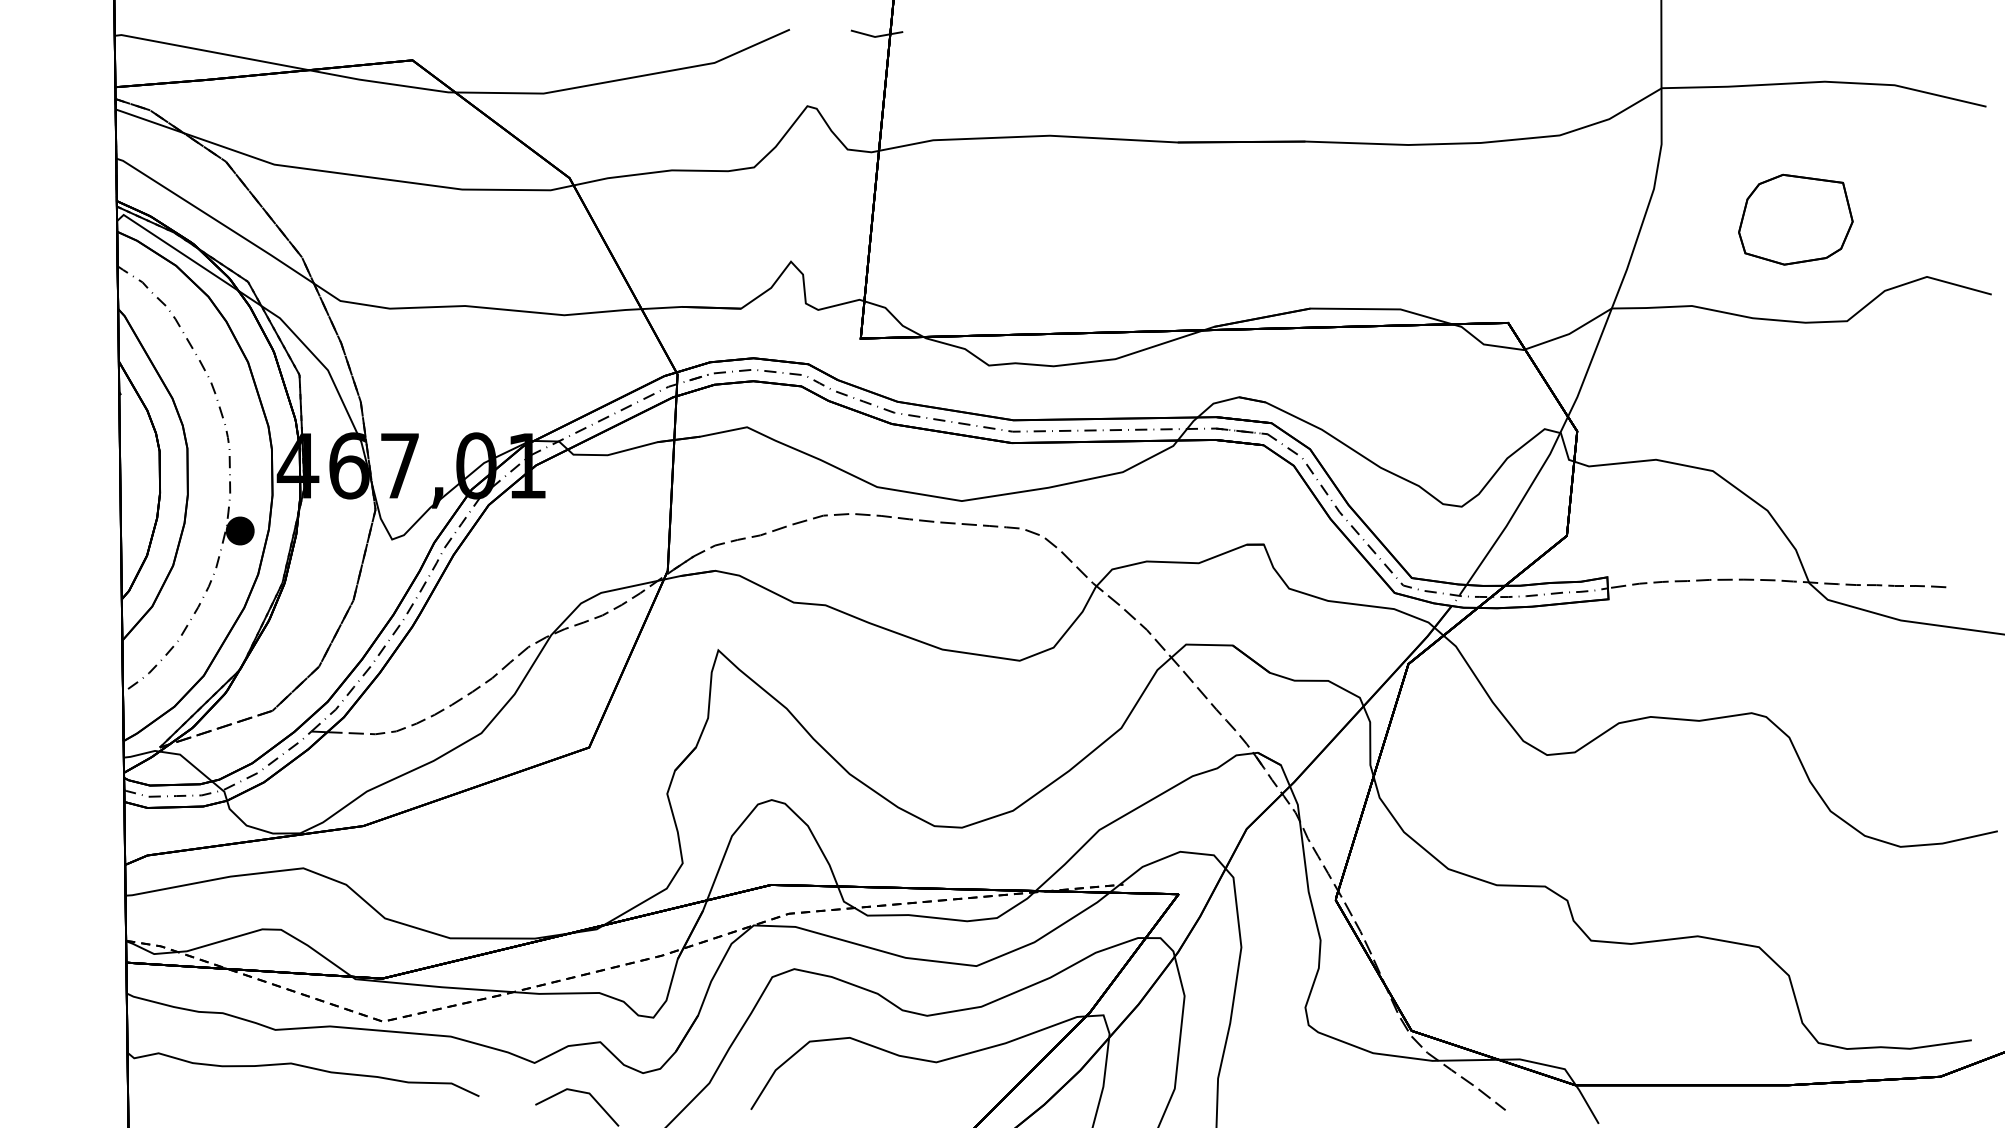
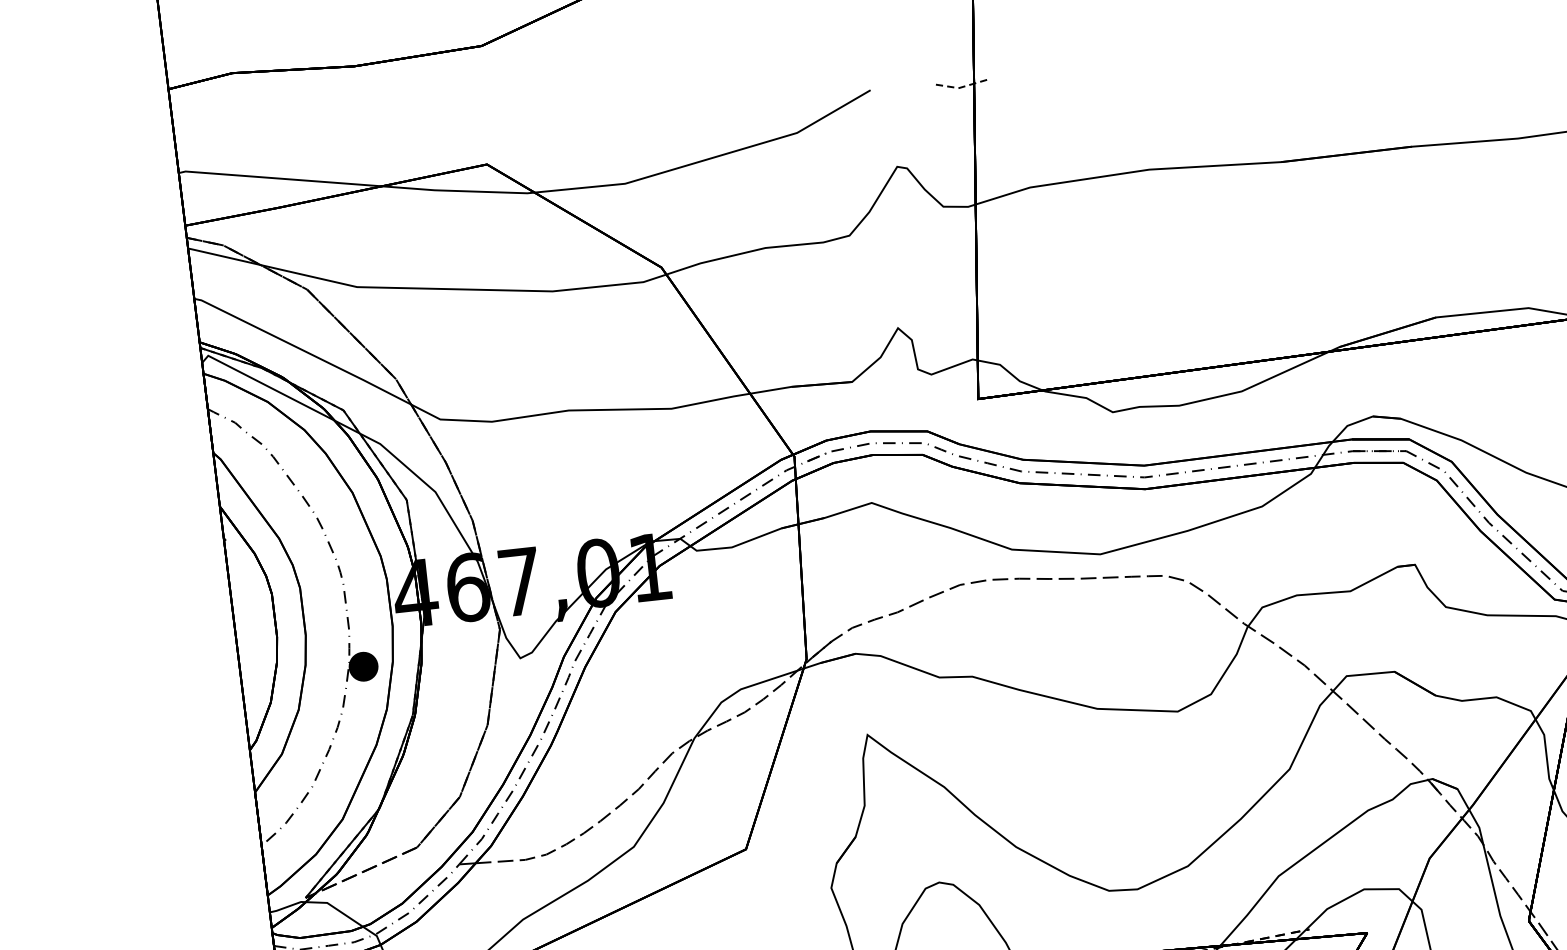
line: (876, 36) -> (960, 87), solid -> dashed

